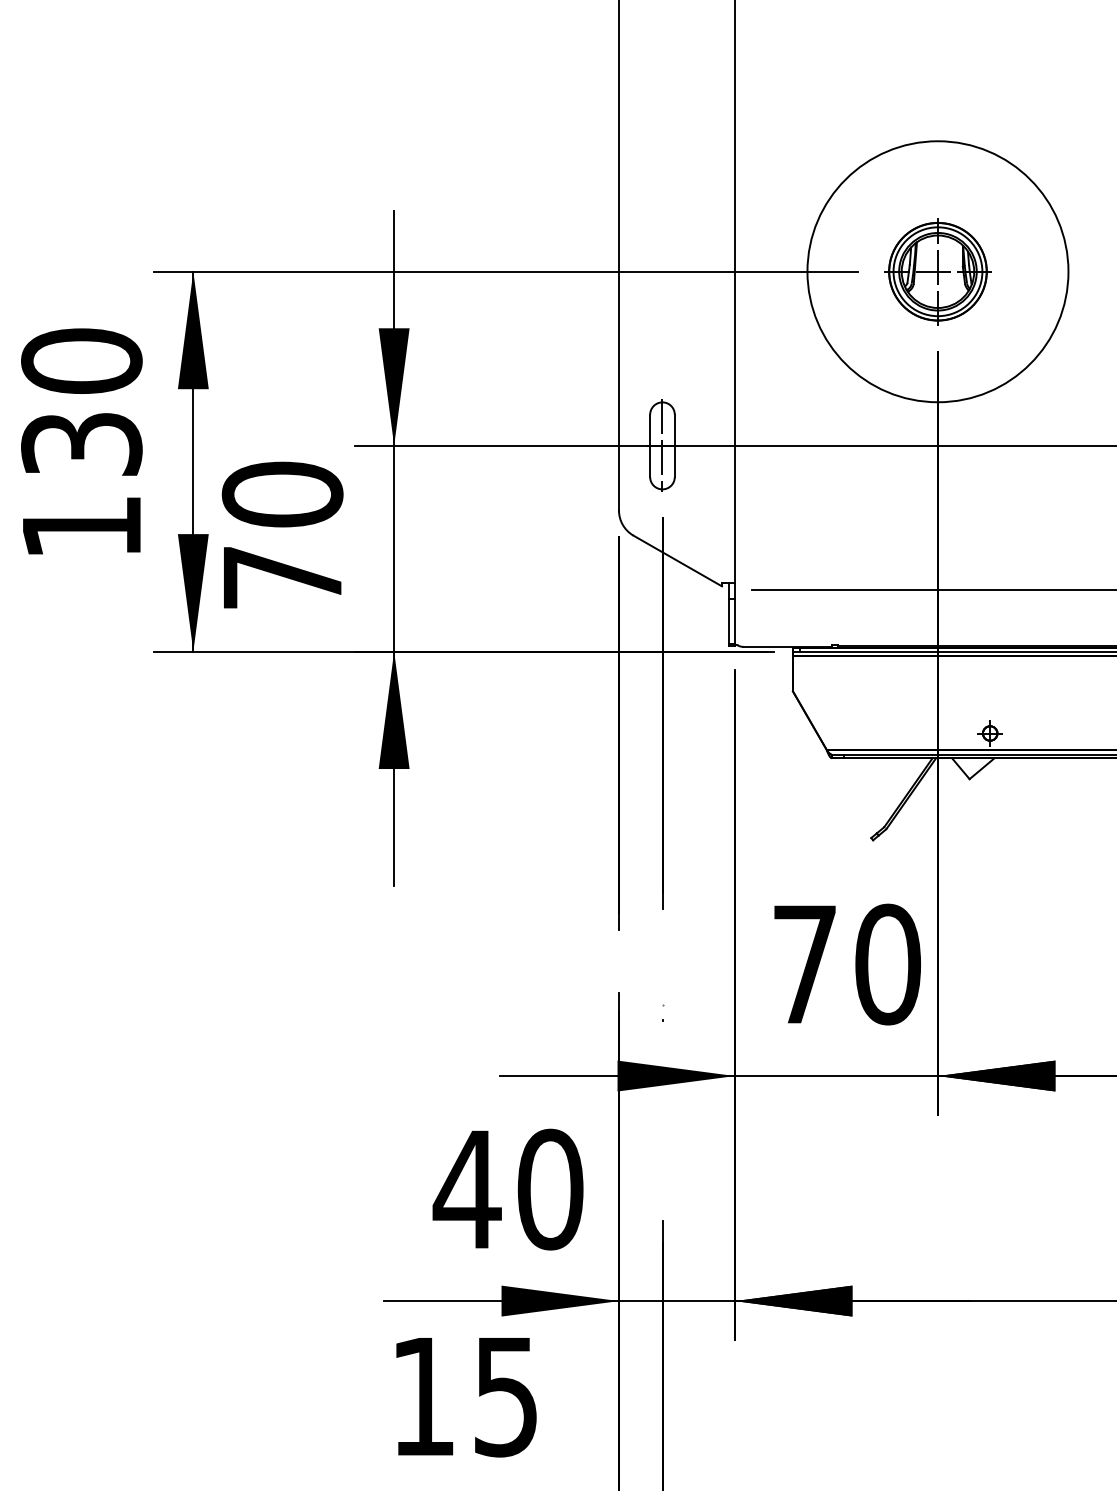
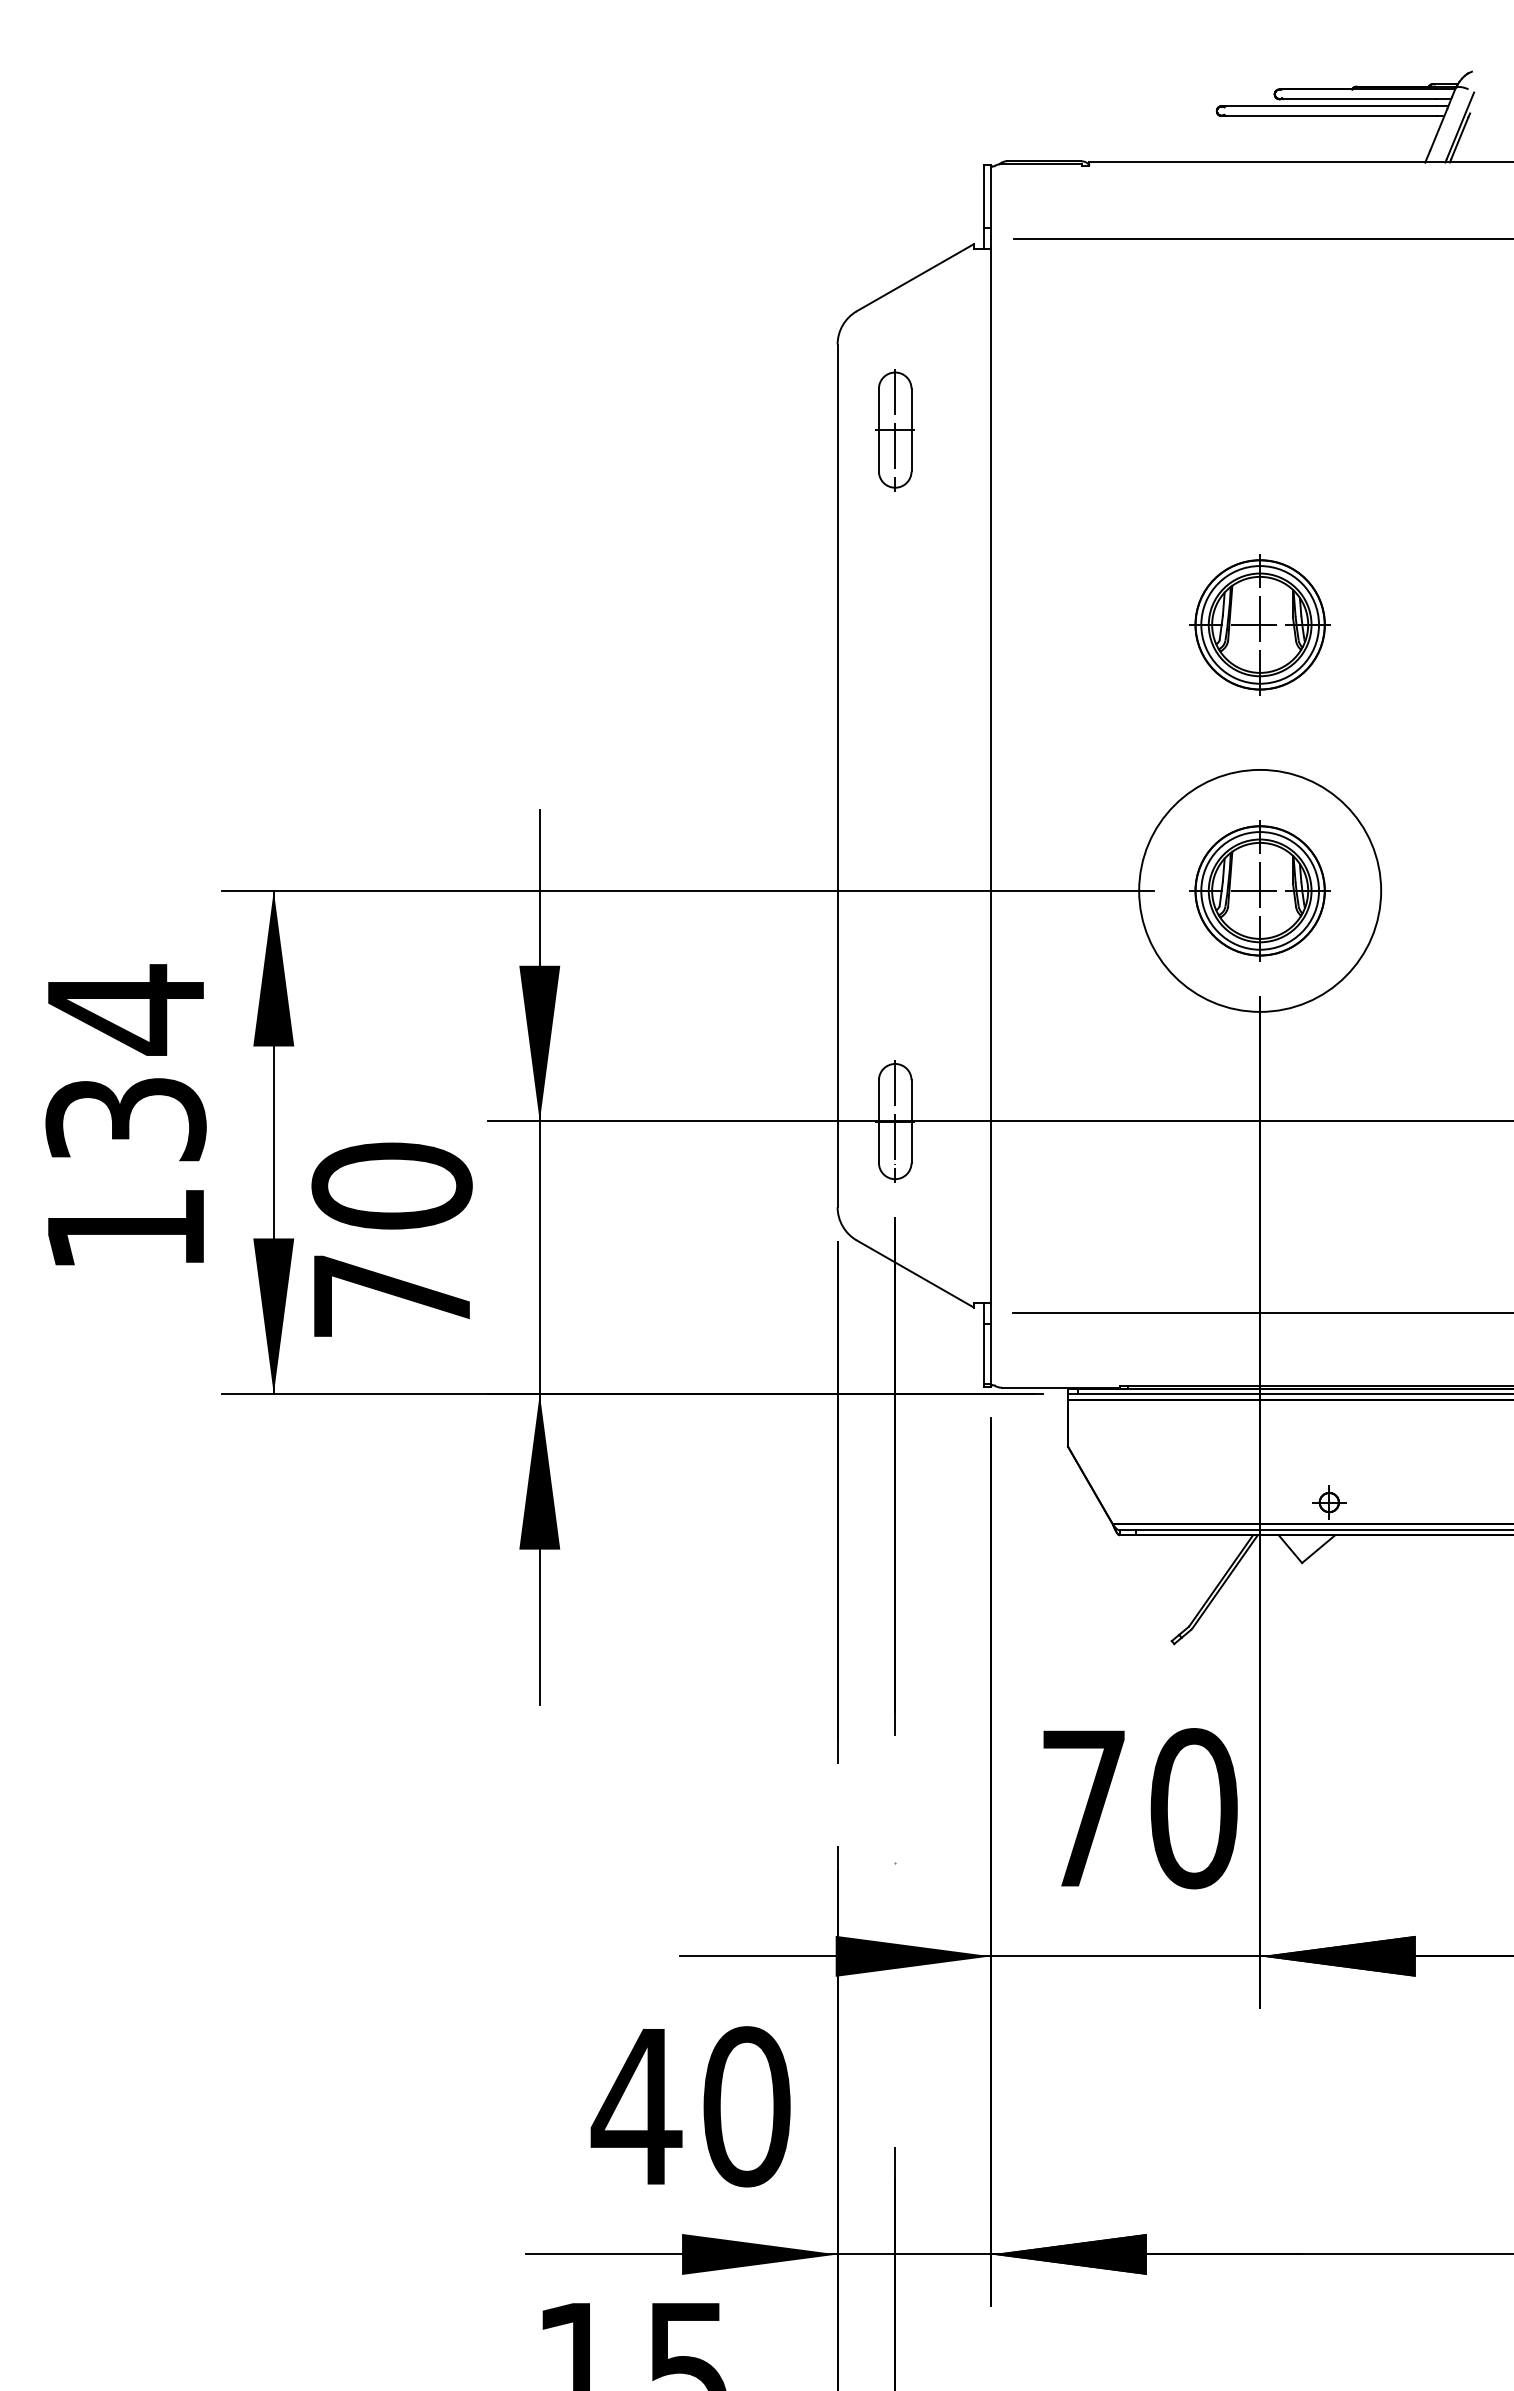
part: (937, 70) -> (1259, 624), added
circle: (938, 271) -> (1260, 890), size x0.7
text: (81, 361) -> (125, 1009), 130 -> 134

